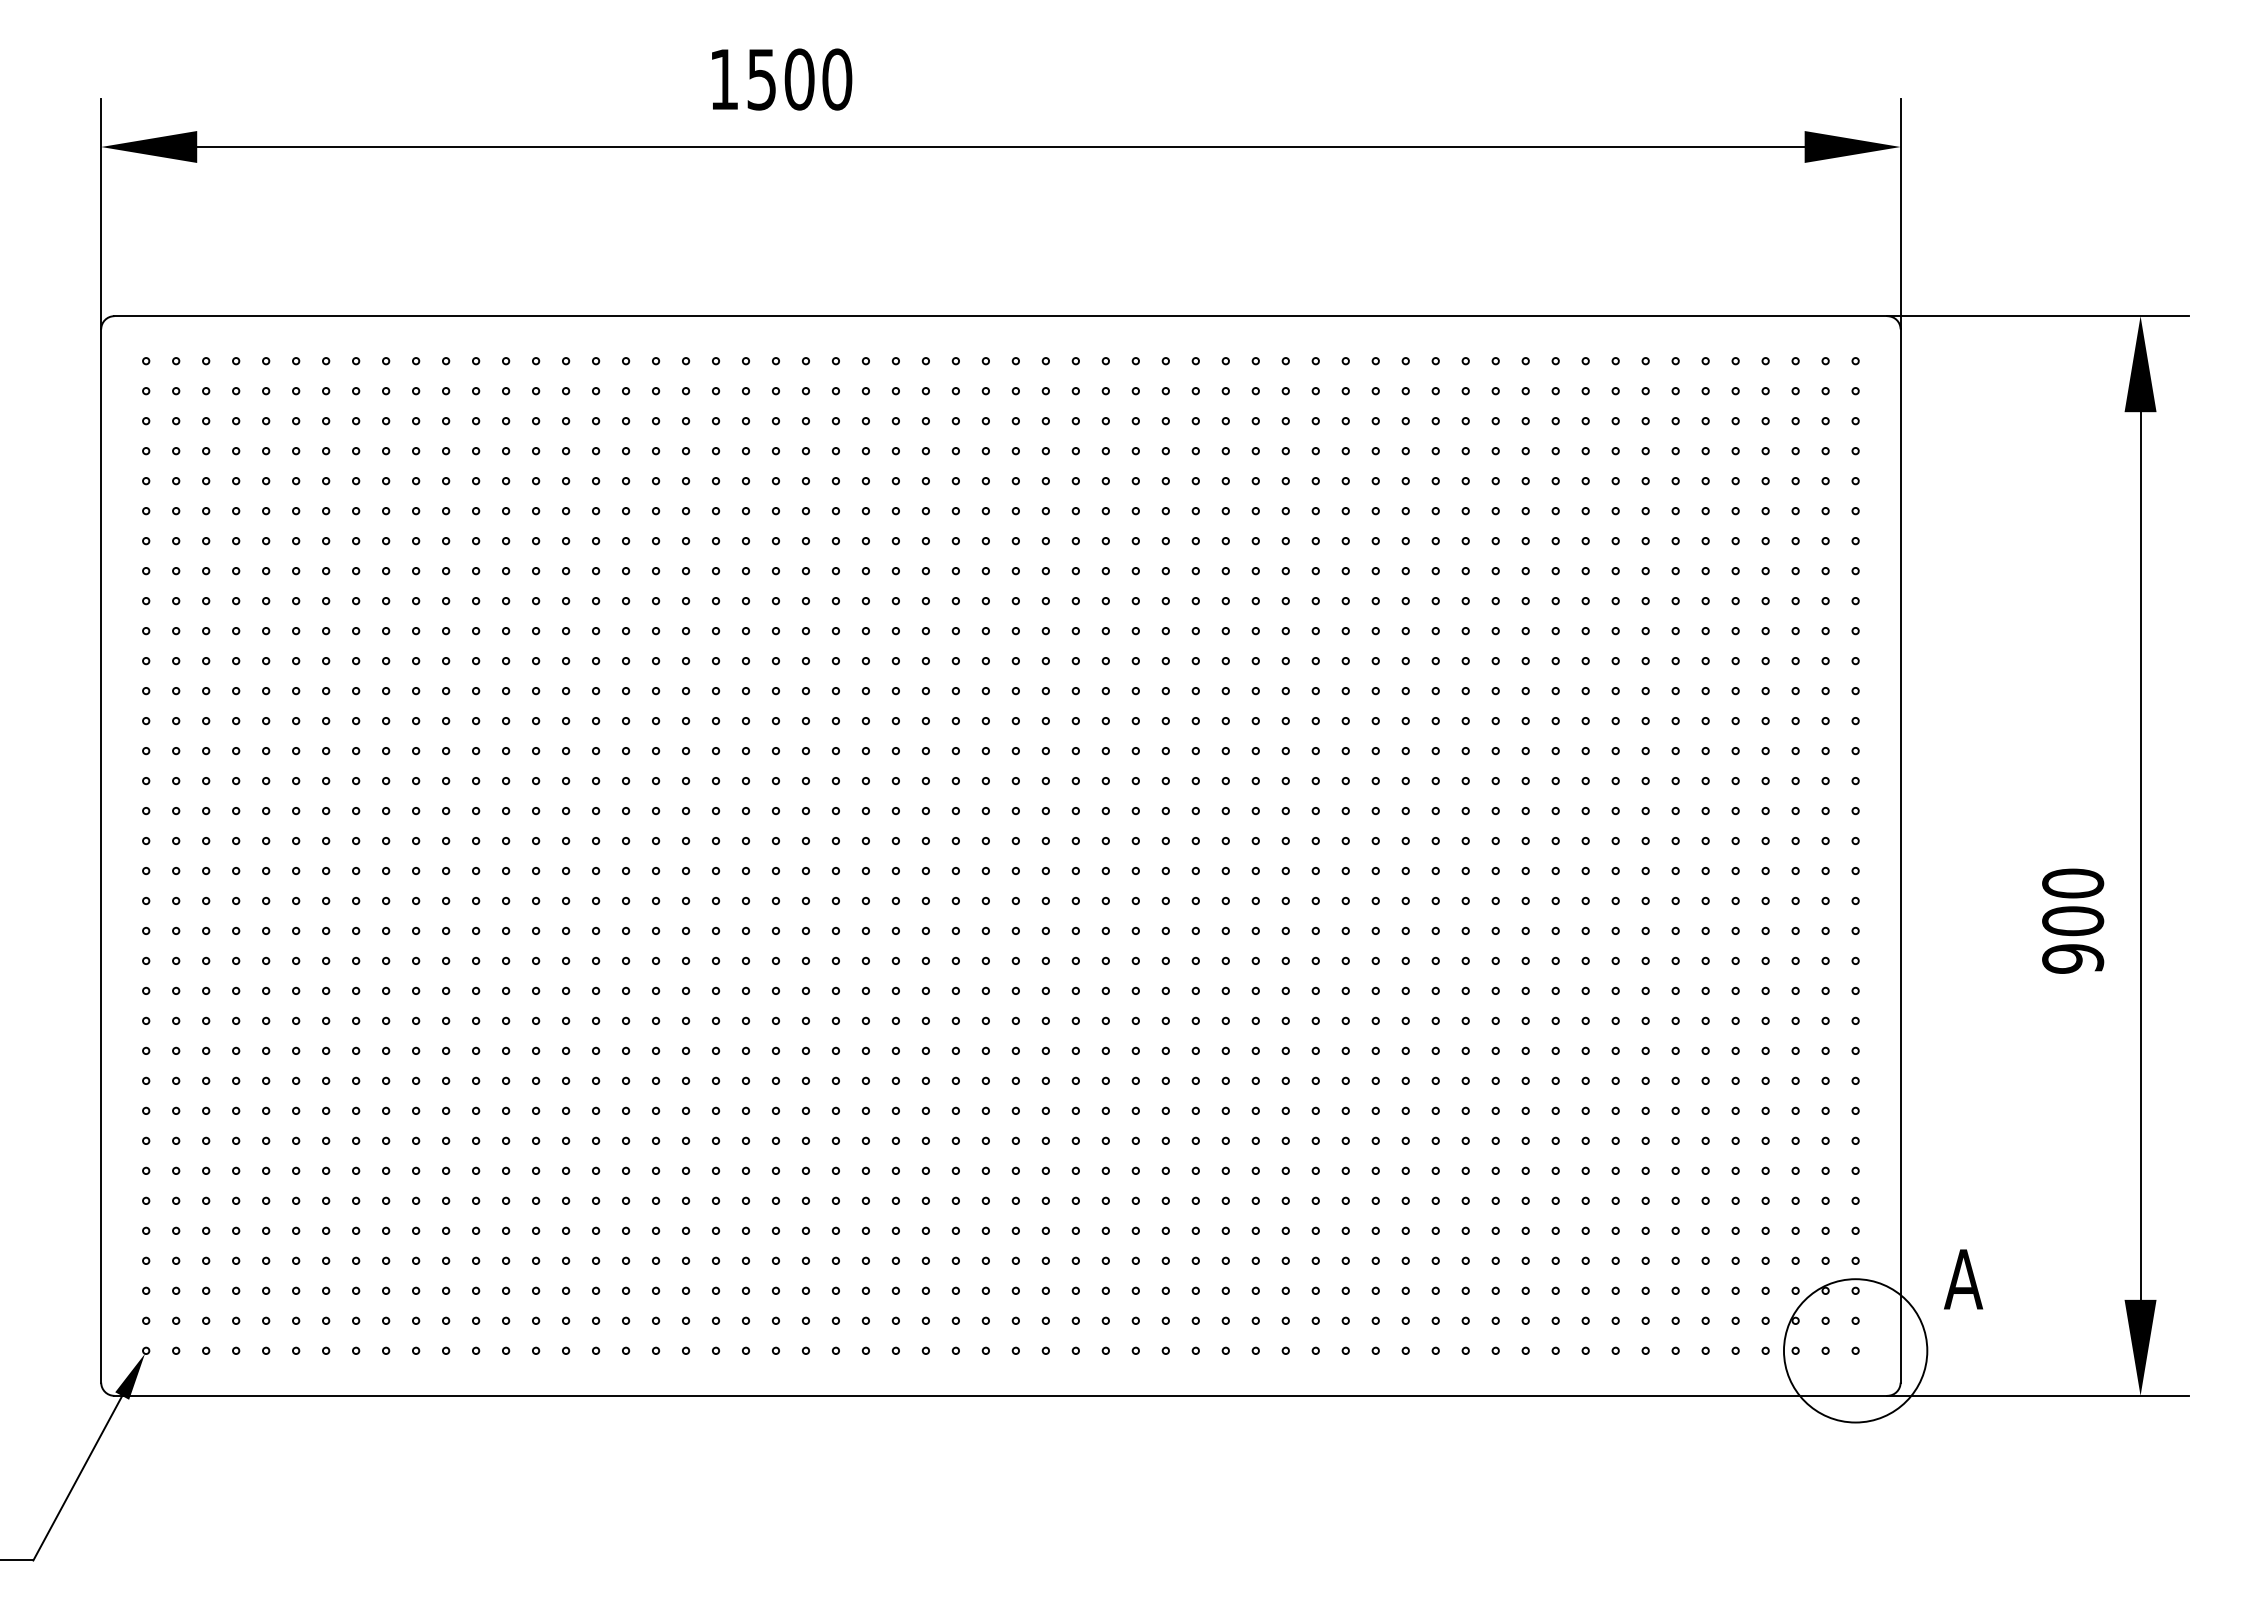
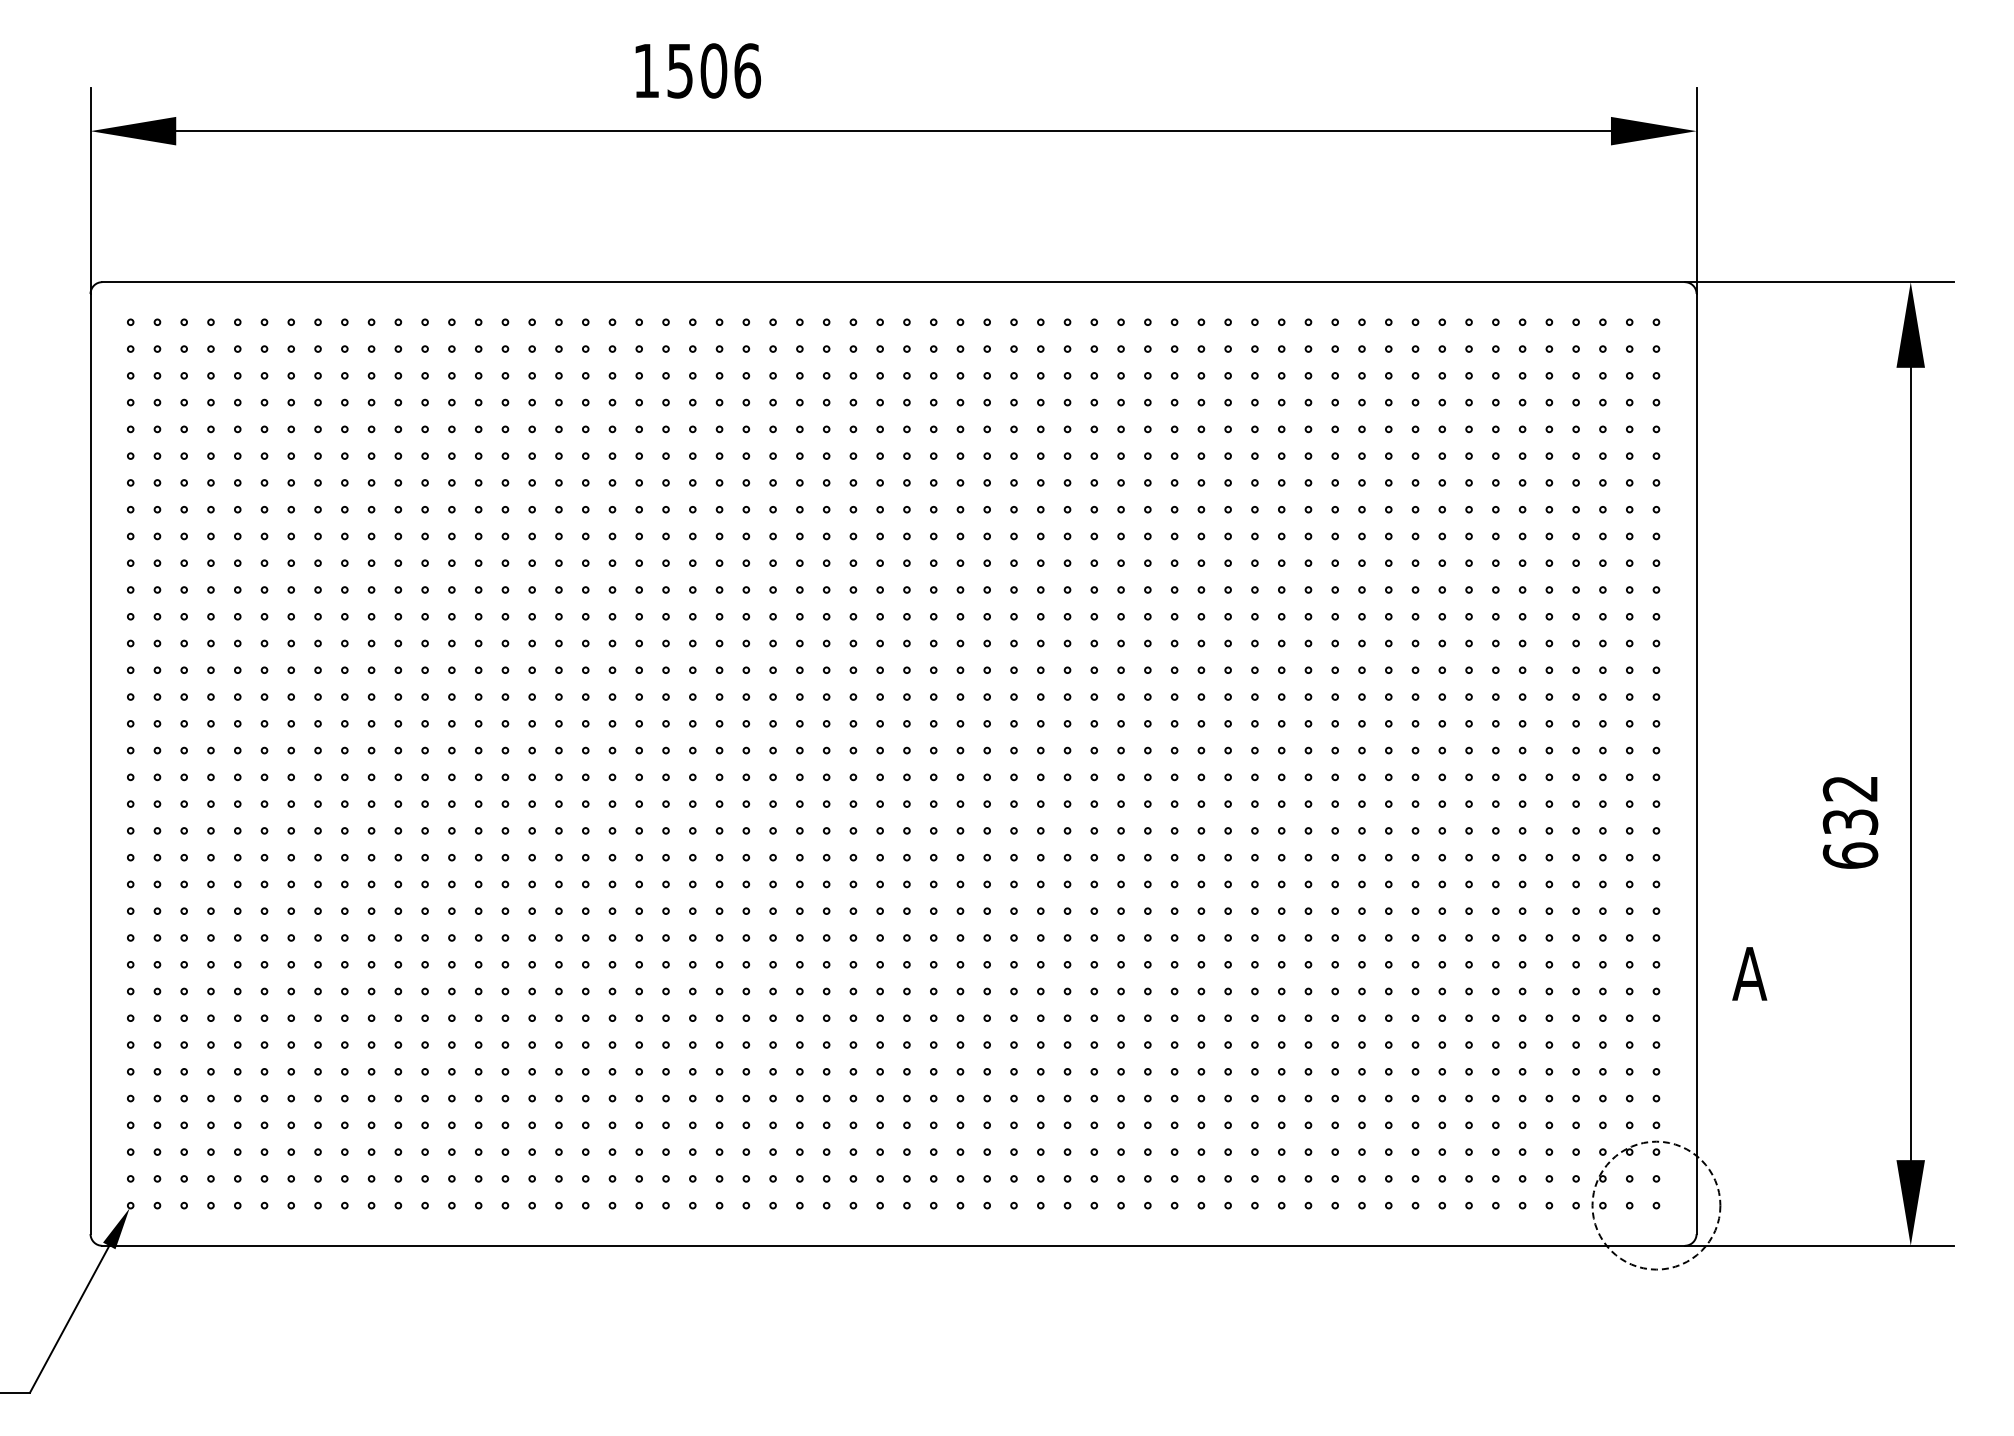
text: (837, 79) -> (747, 70), 1500 -> 1506
text: (2073, 921) -> (1850, 822), 900 -> 632
text: (1963, 1278) -> (1749, 973), moved
circle: (1855, 1350) -> (1656, 1205), solid -> dashed

